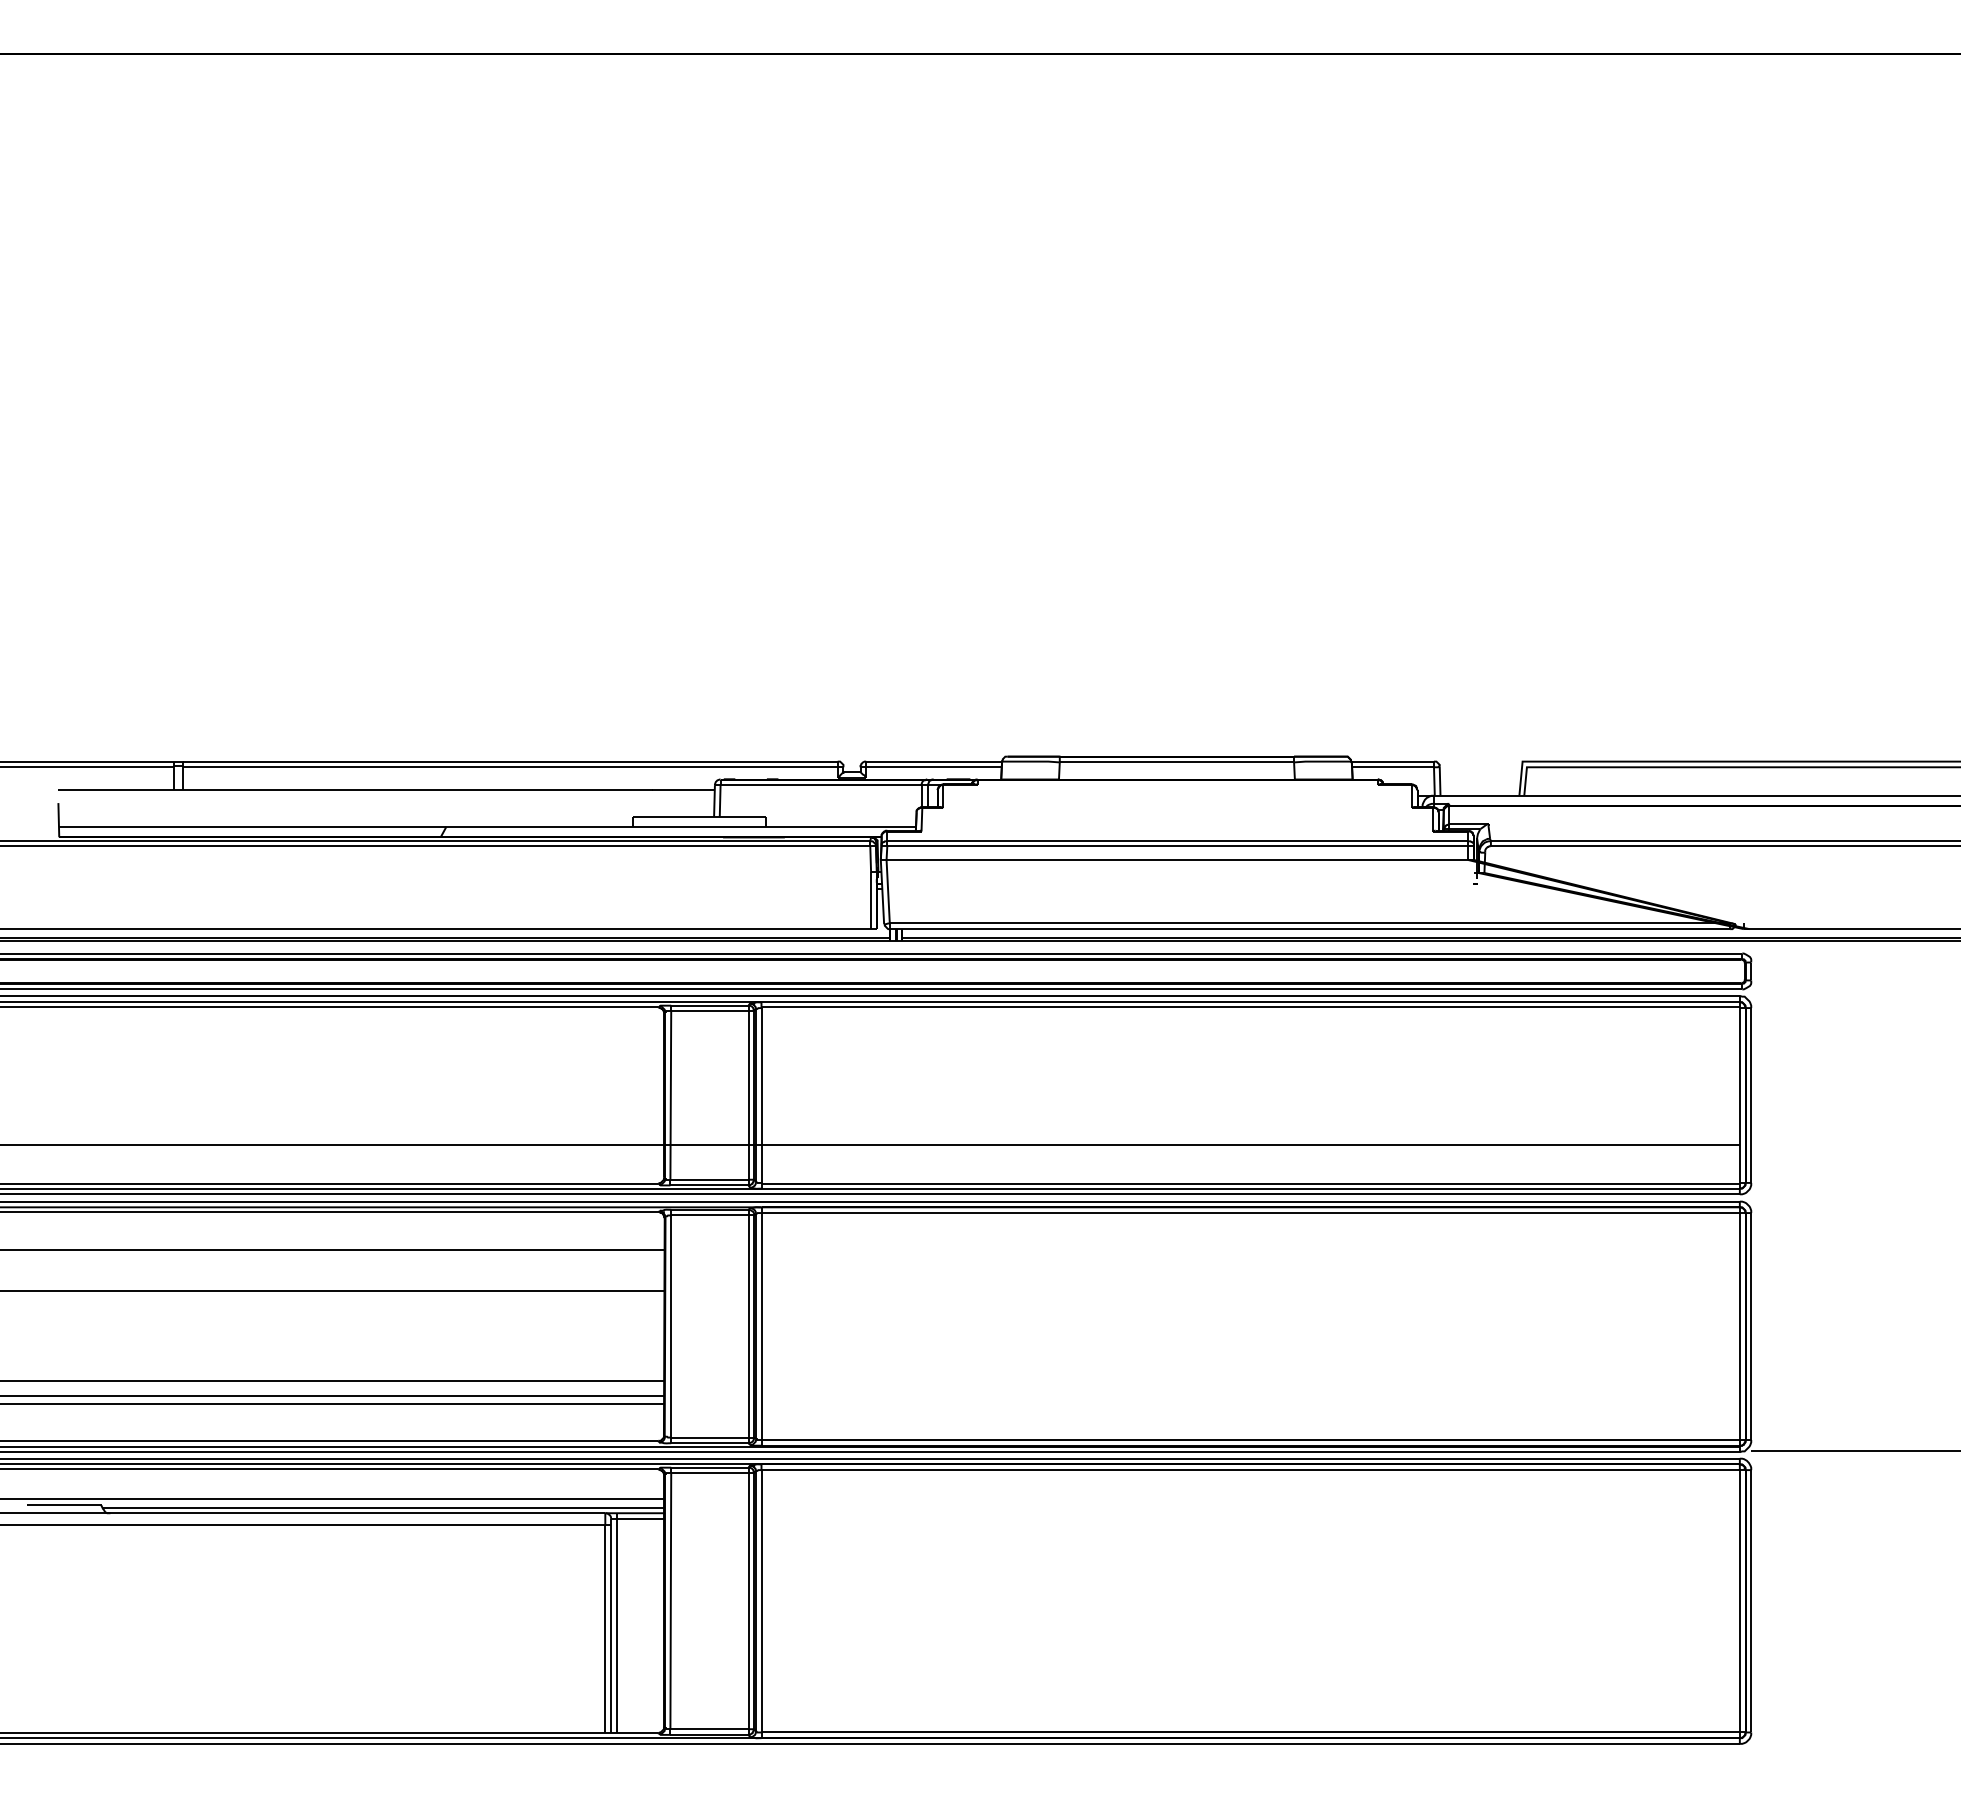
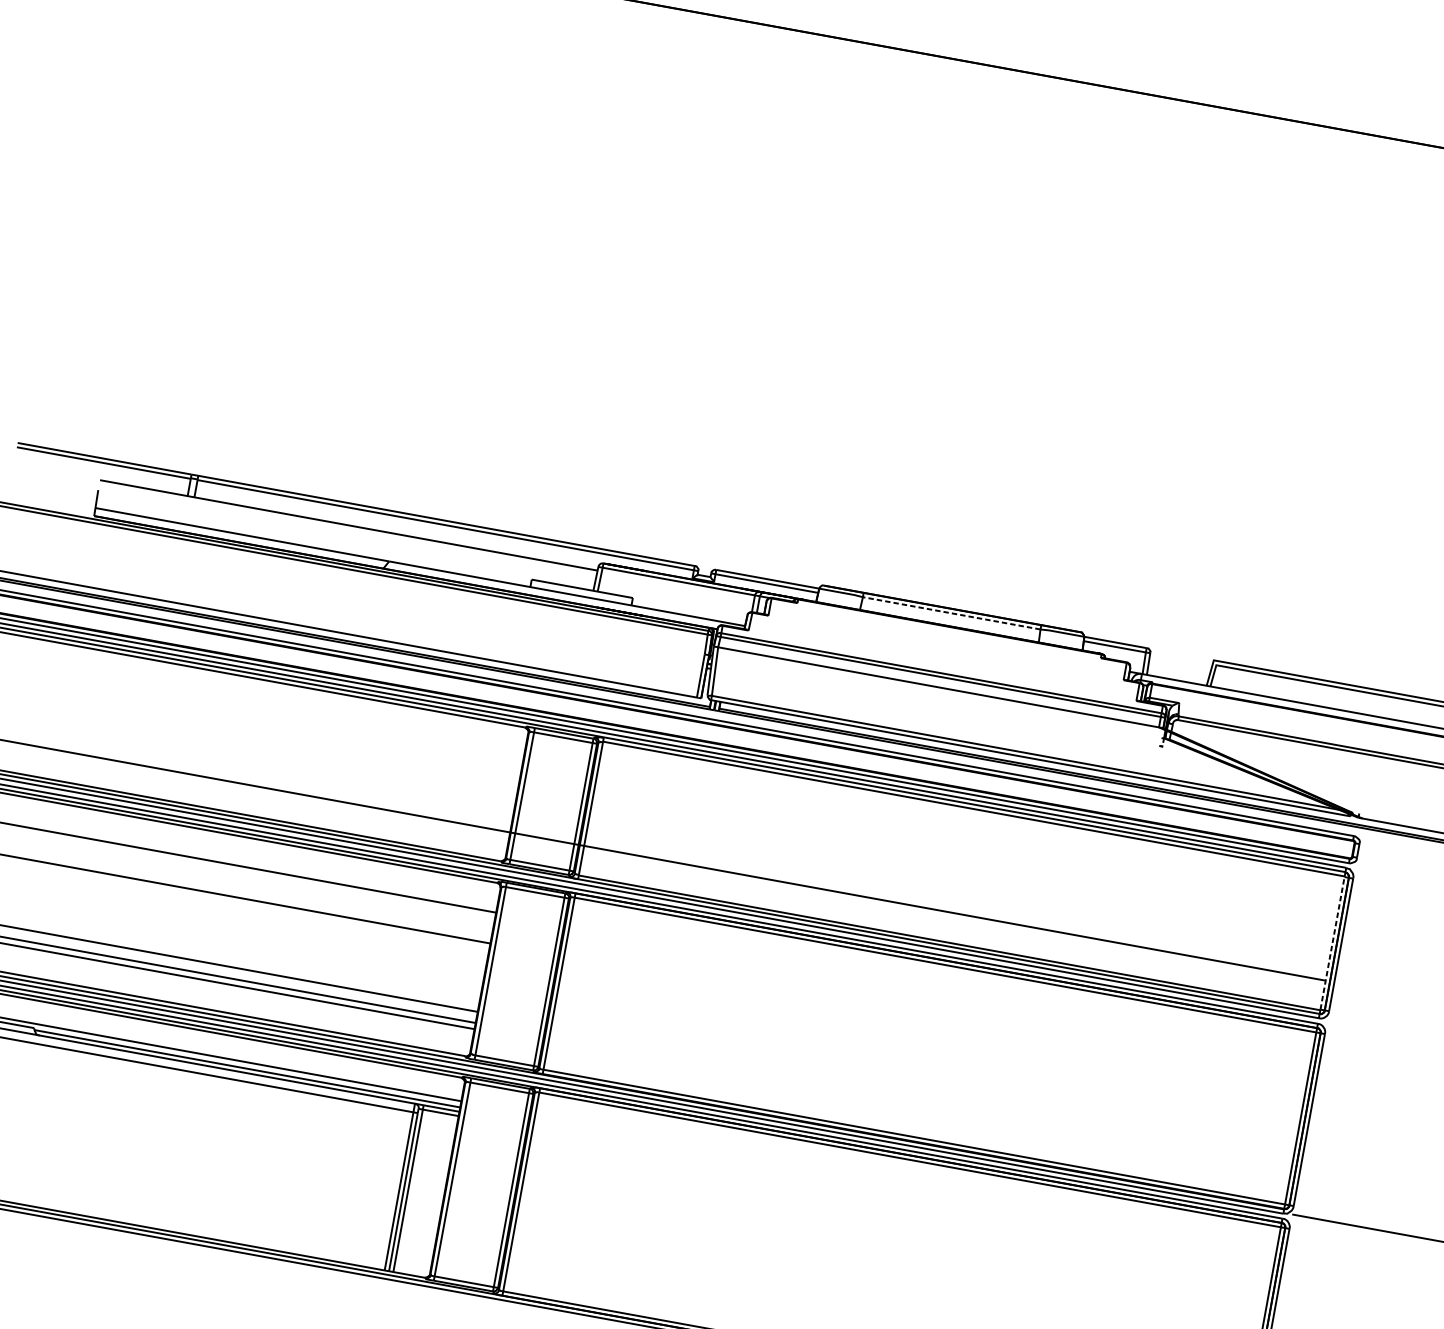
line: (1176, 762) -> (951, 613), solid -> dashed
line: (1739, 1095) -> (1332, 943), solid -> dashed

